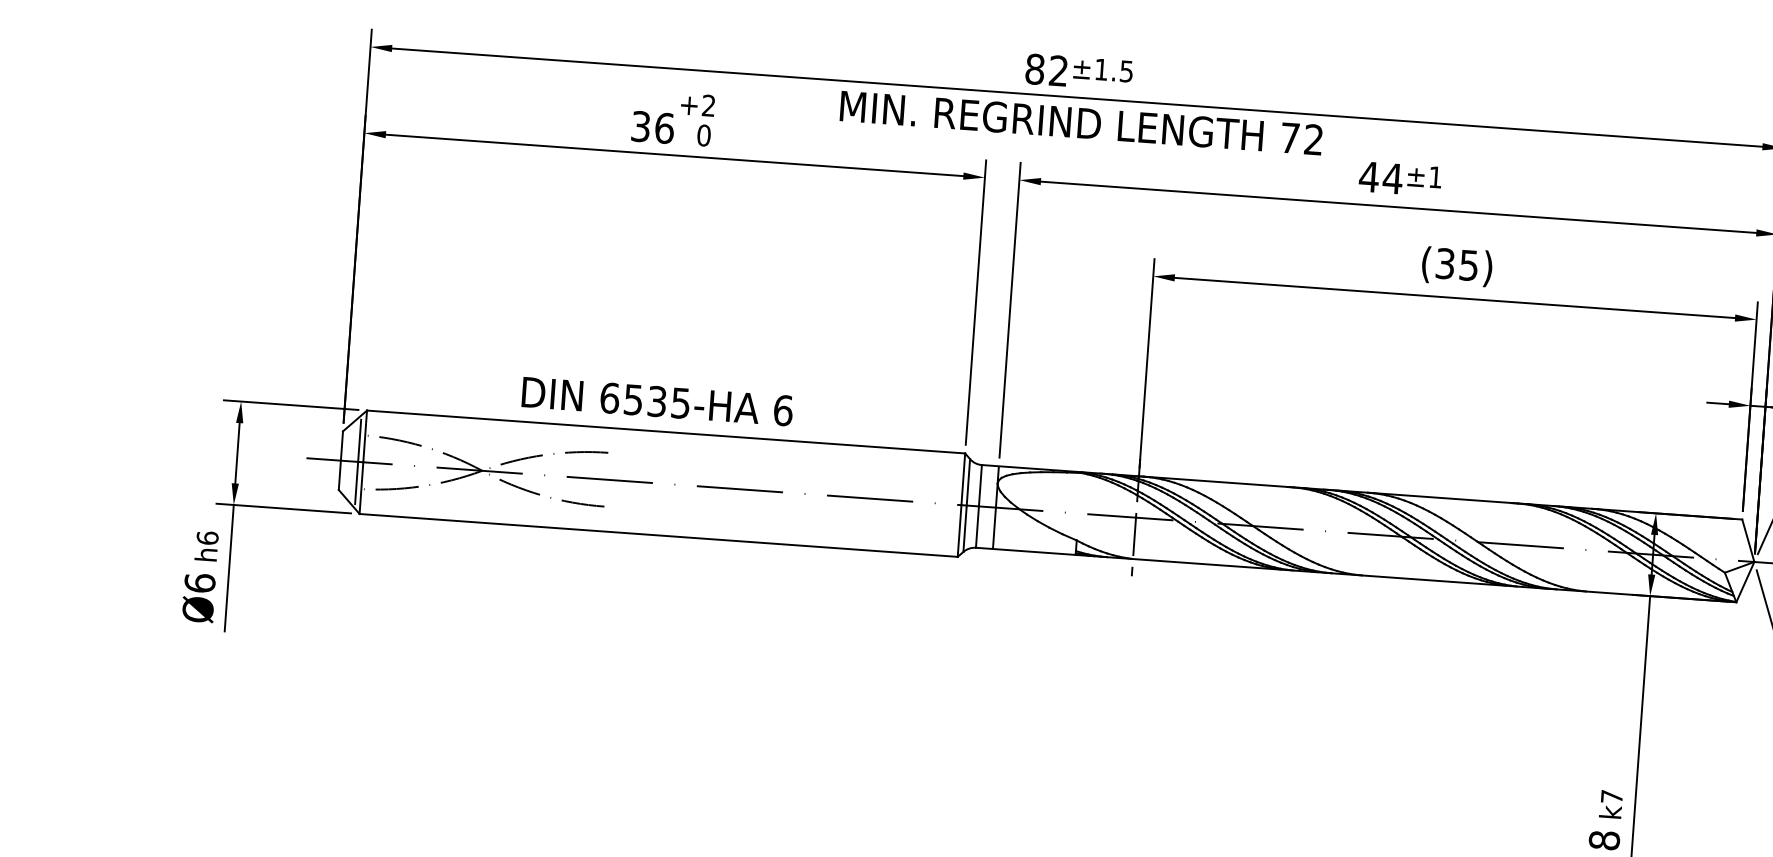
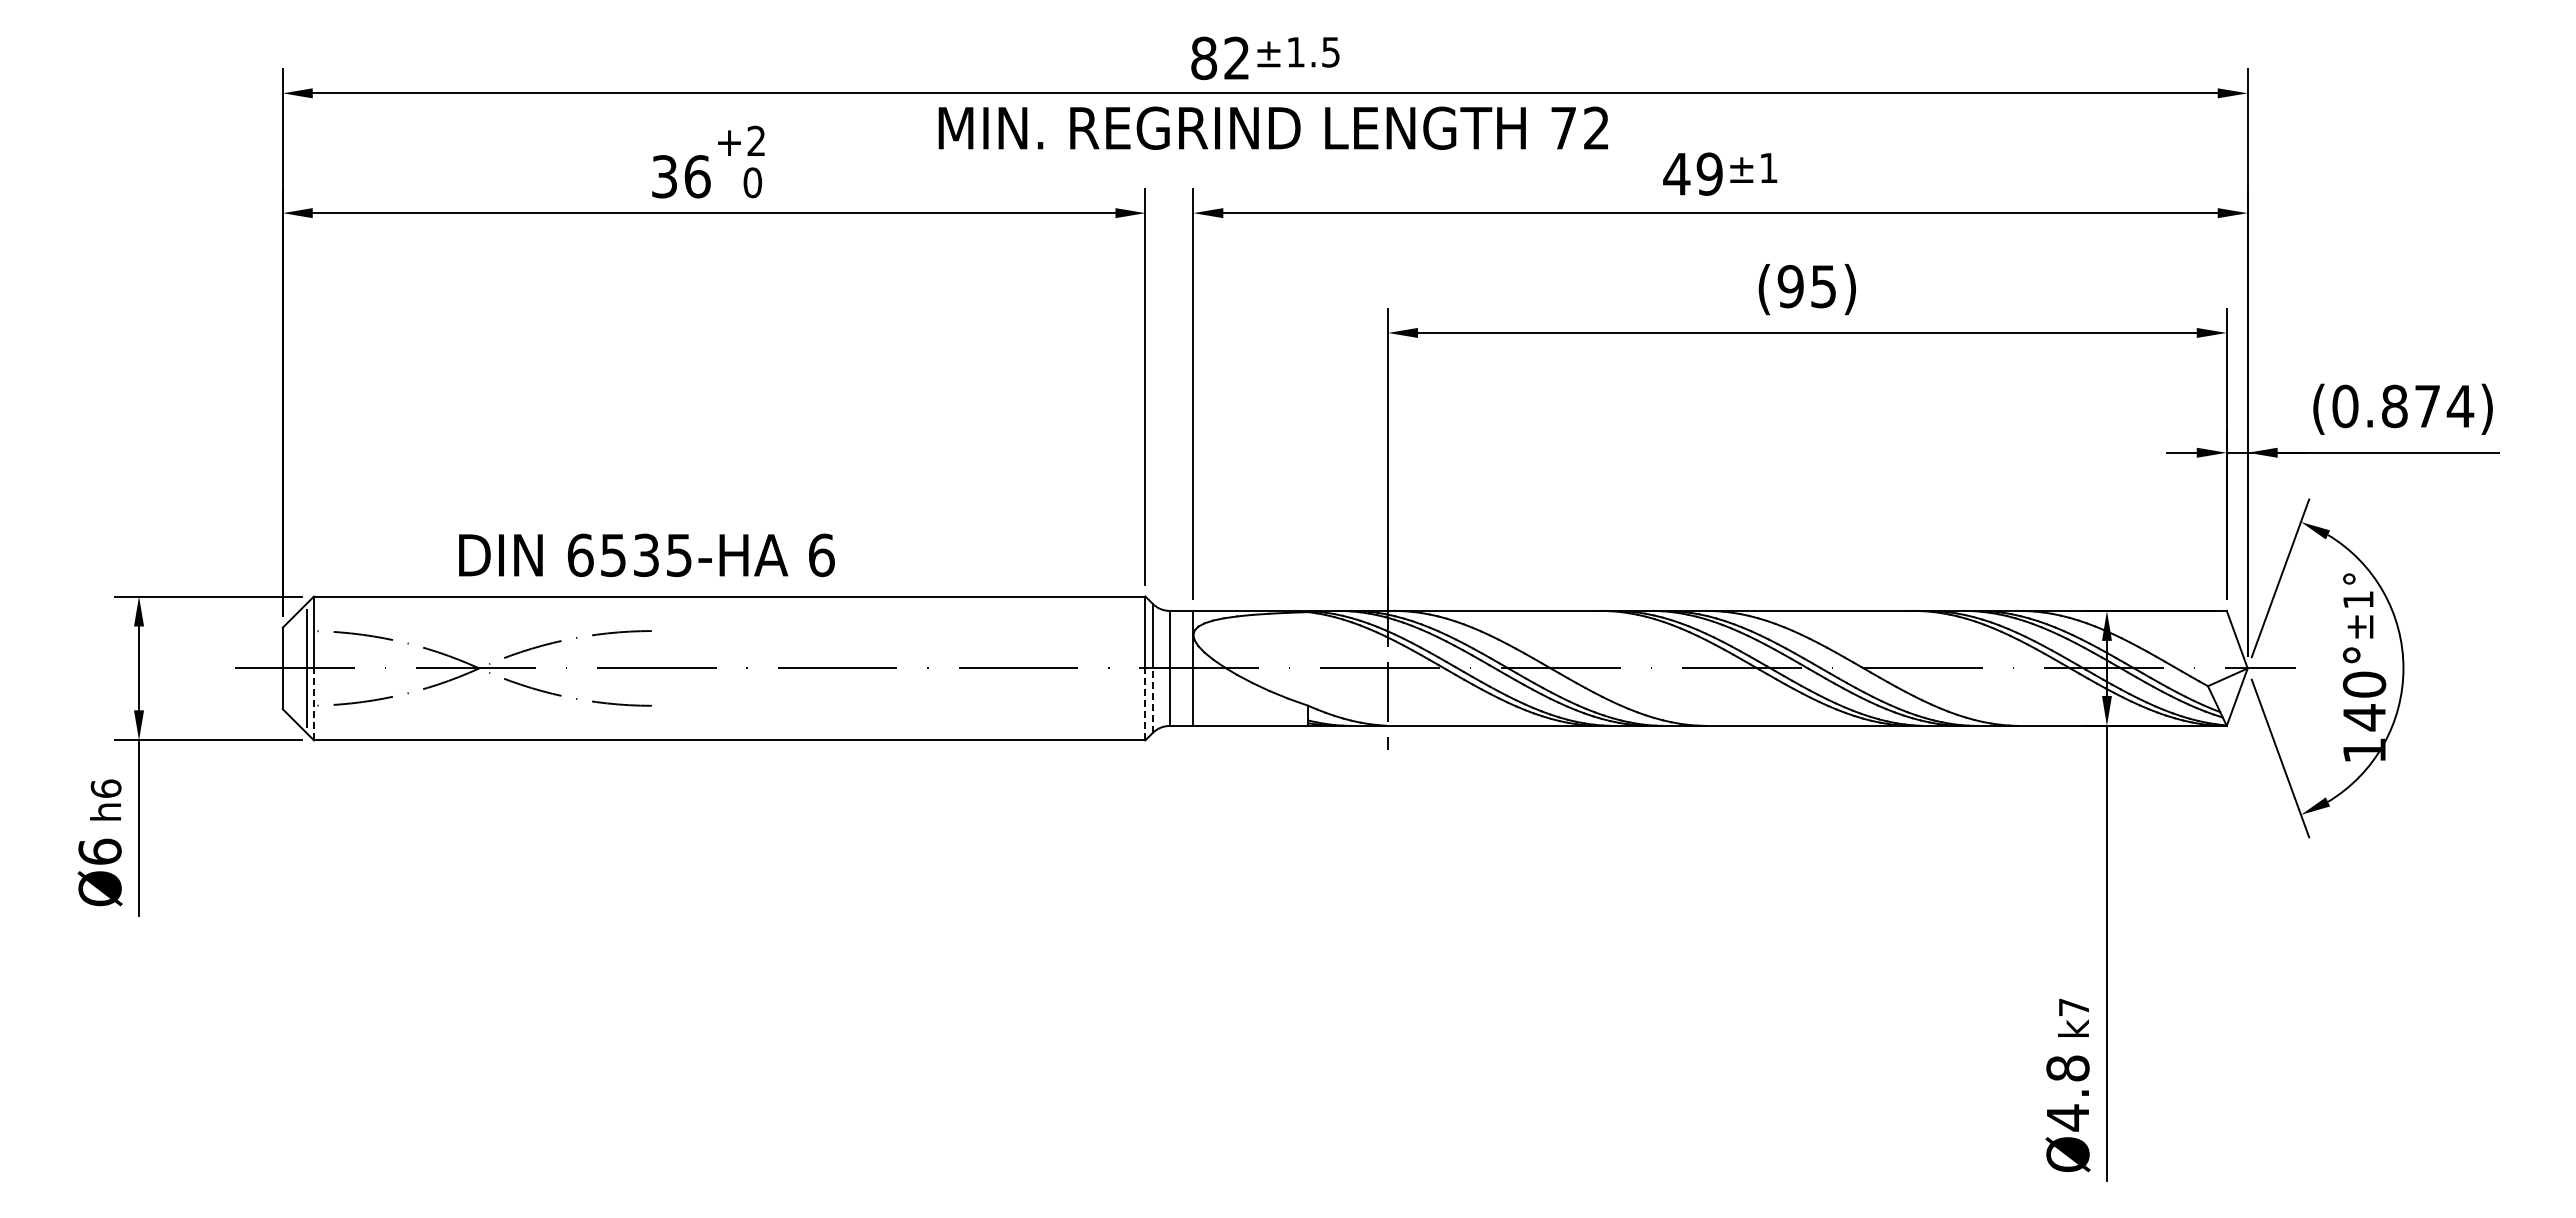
text: (1392, 178) -> (1709, 173), 44 -> 49
text: (1445, 263) -> (1790, 286), (35) -> (95)
text: (657, 401) -> (646, 555), moved
line: (361, 488) -> (313, 704), solid -> dashed
line: (964, 528) -> (1152, 700), solid -> dashed
line: (959, 531) -> (1145, 704), solid -> dashed

